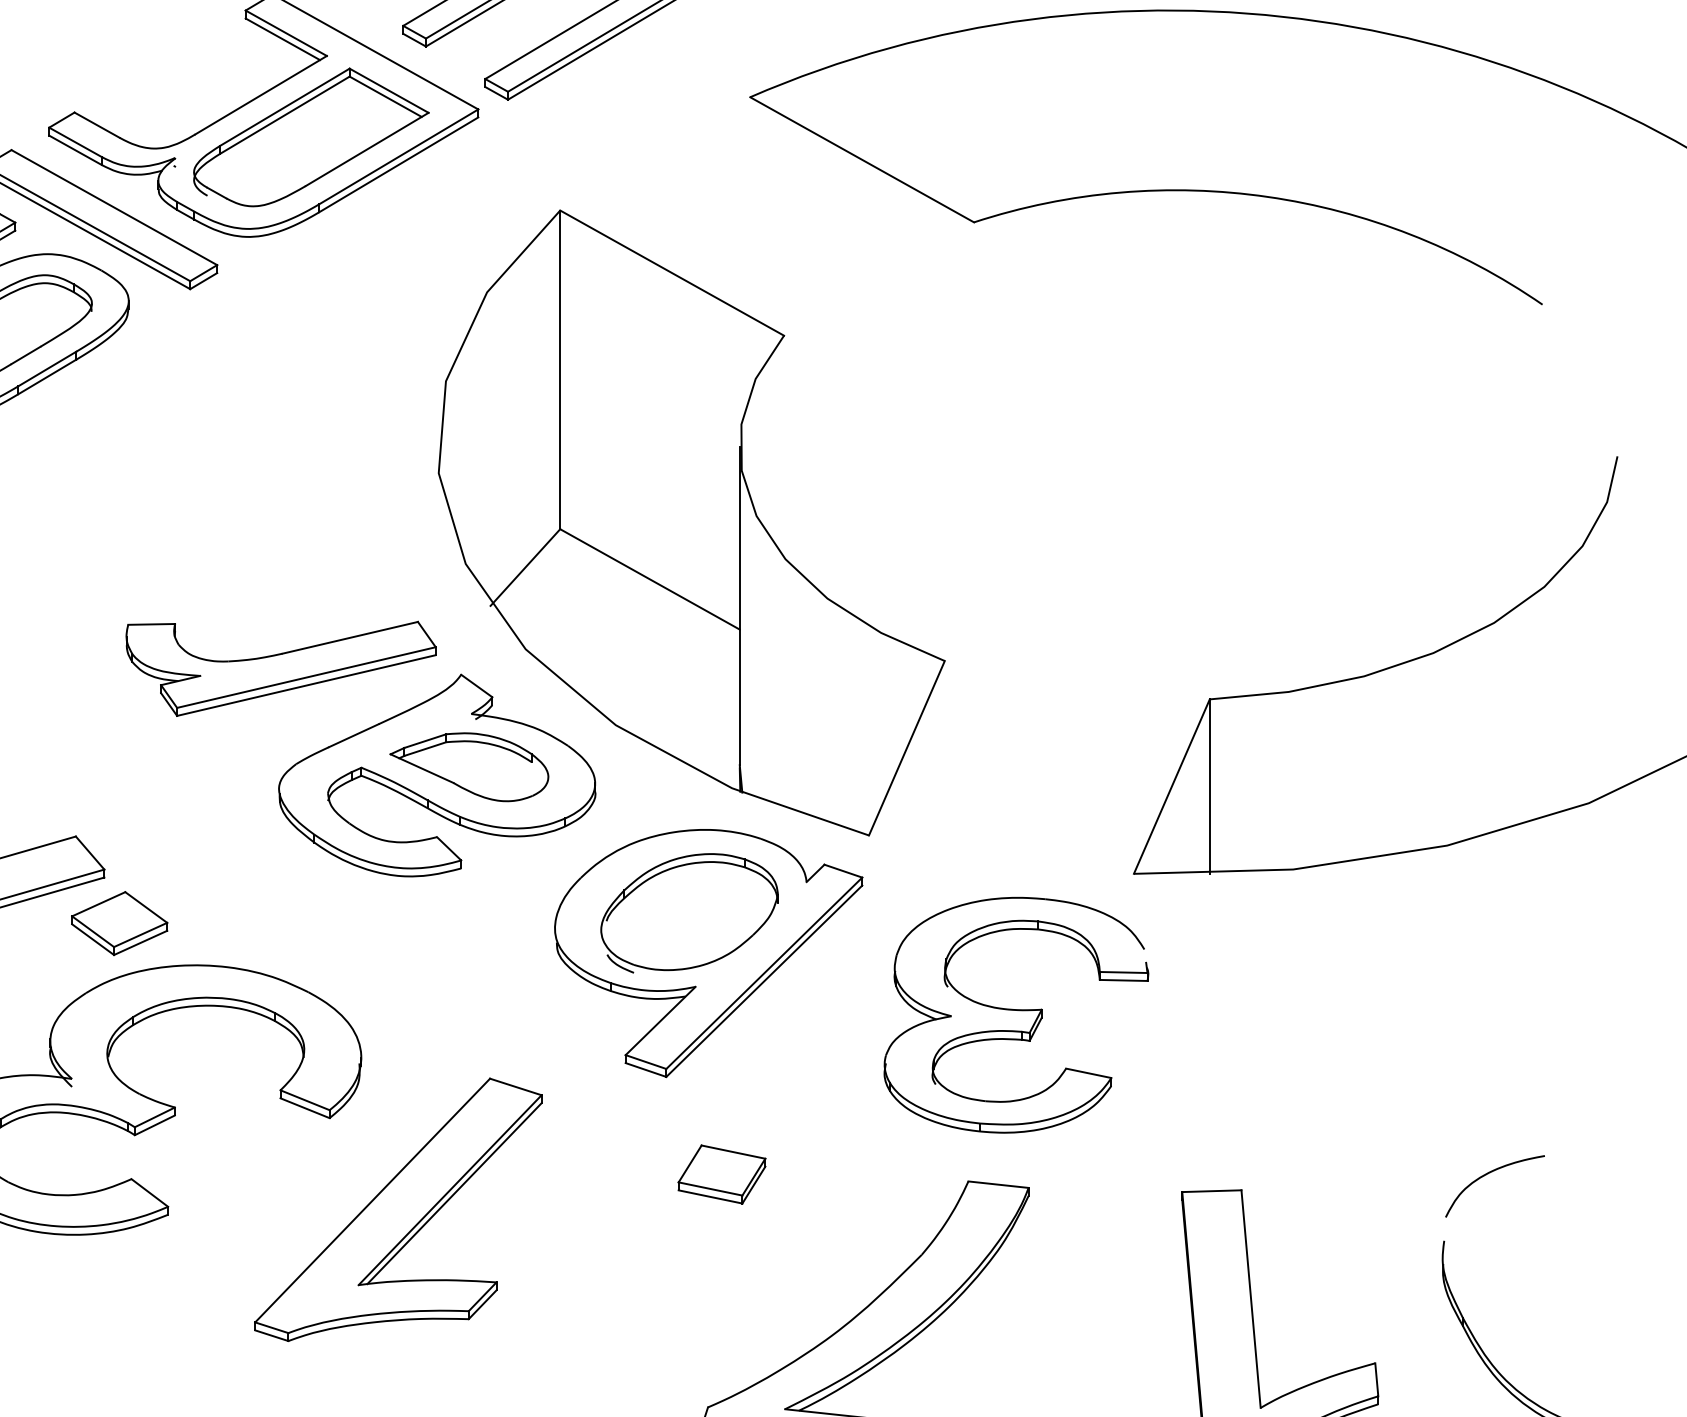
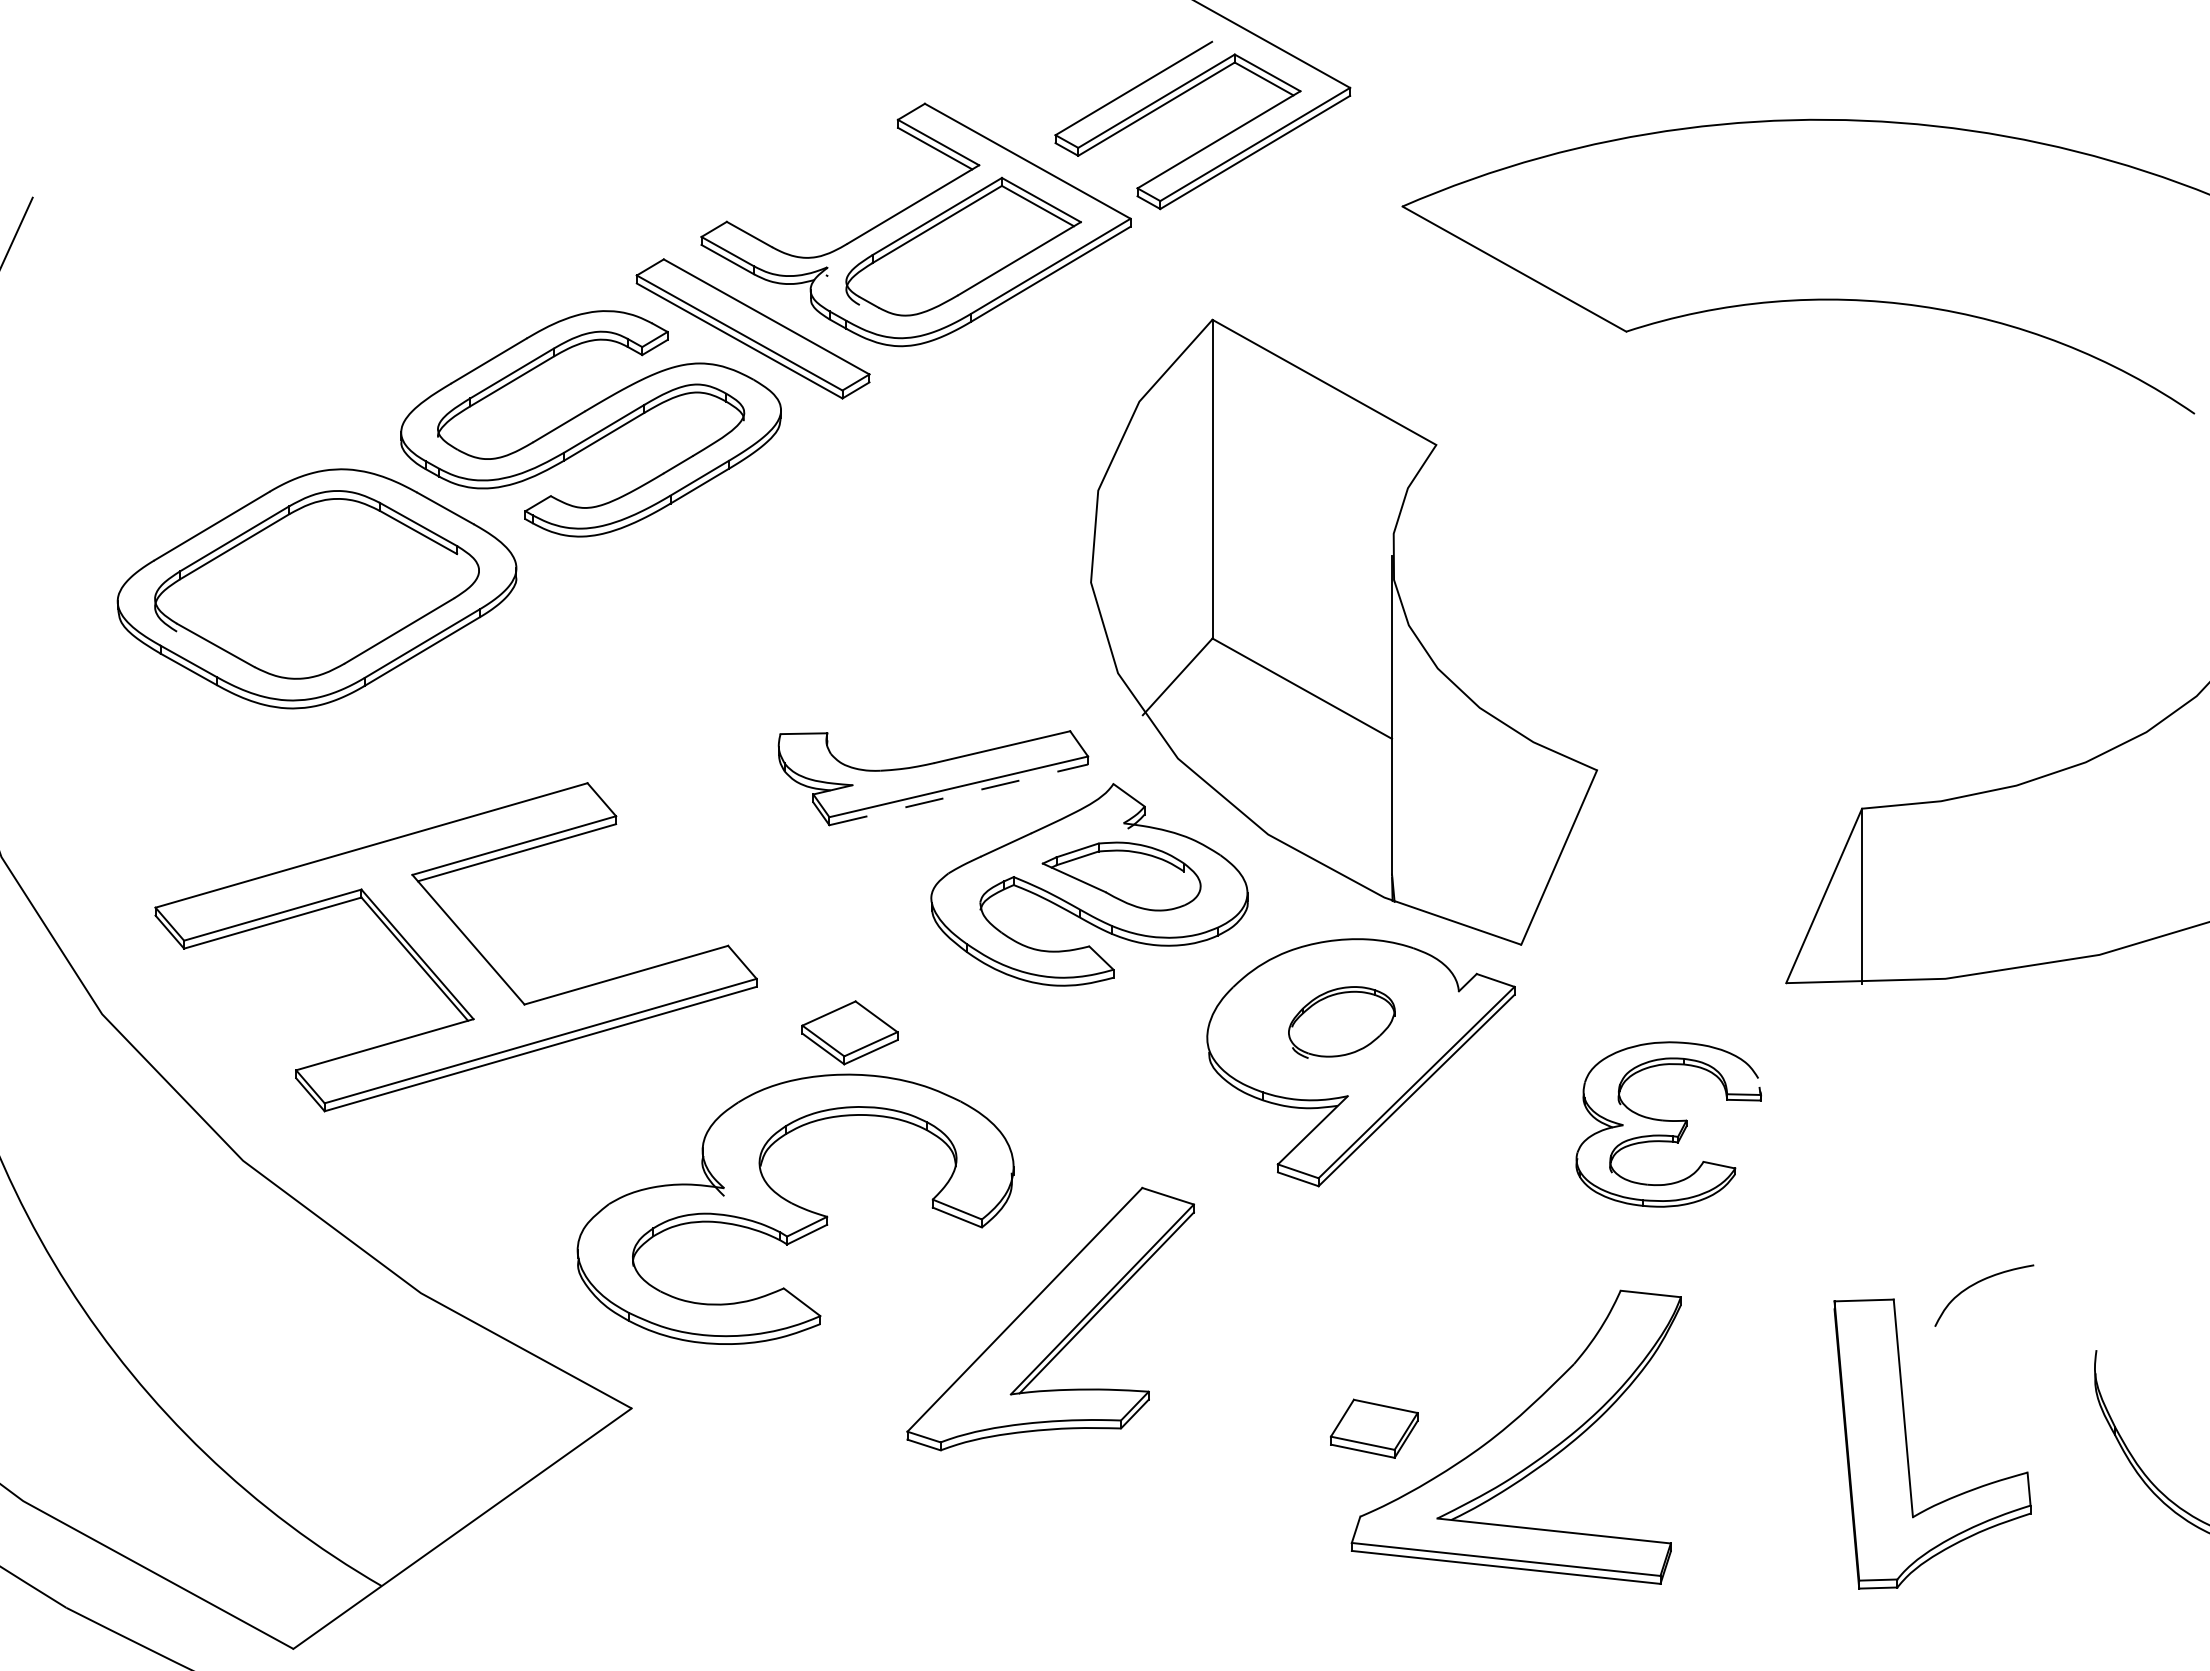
line: (306, 685) -> (958, 794), solid -> dashed
part: (689, 913) -> (1341, 1022), size x0.6
part: (119, 923) -> (849, 1032), moved
part: (1016, 1015) -> (1668, 1124), size x0.7
part: (722, 1174) -> (1374, 1428), moved
curve: (1487, 1175) -> (1976, 1284), moved

